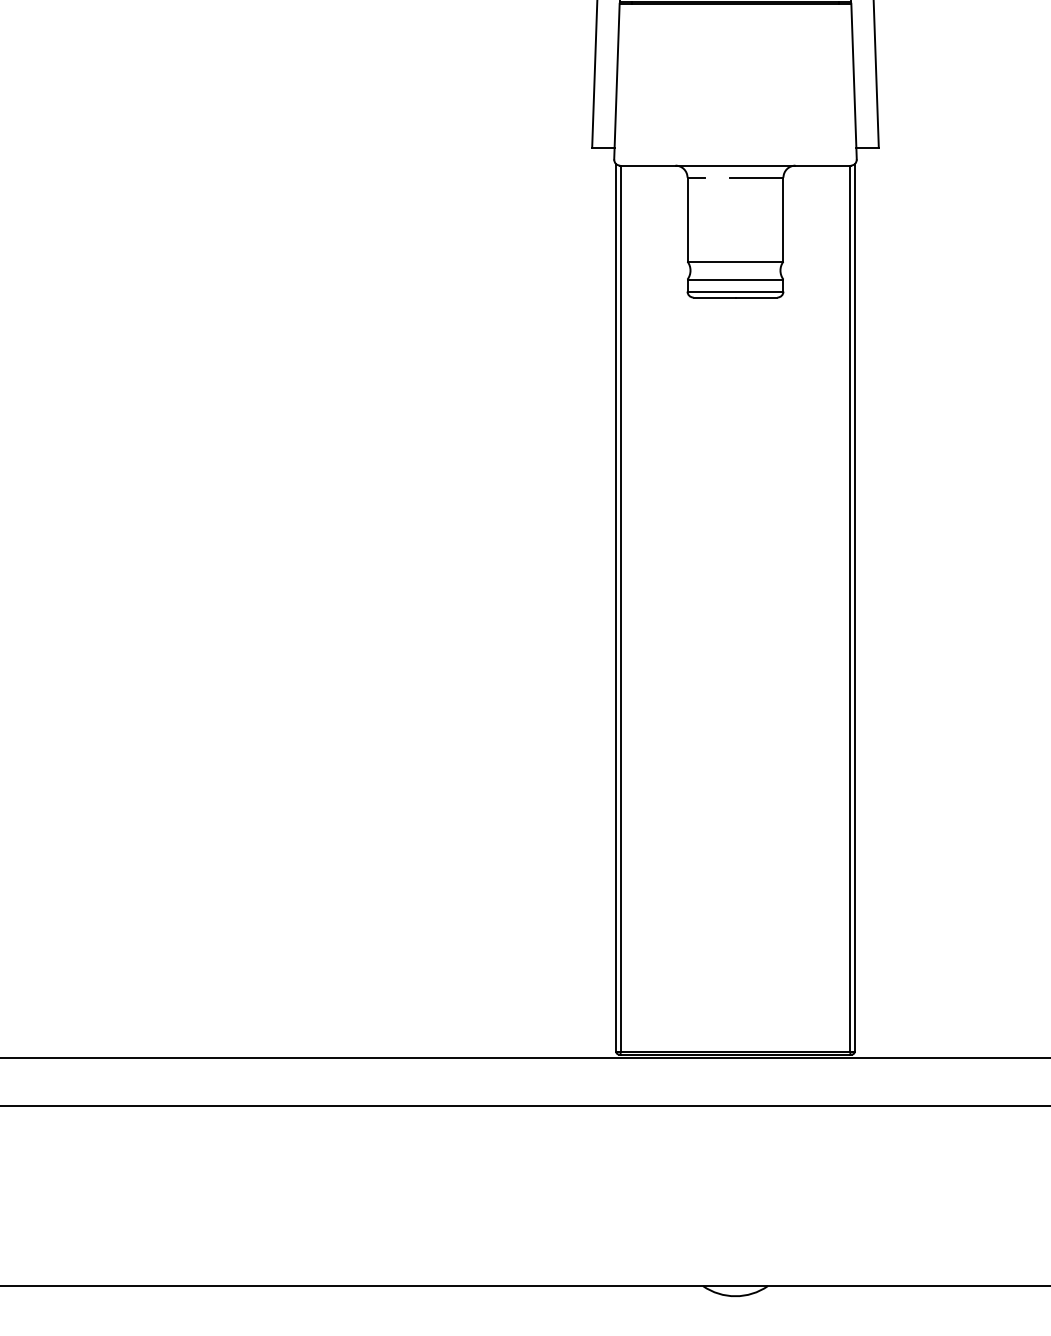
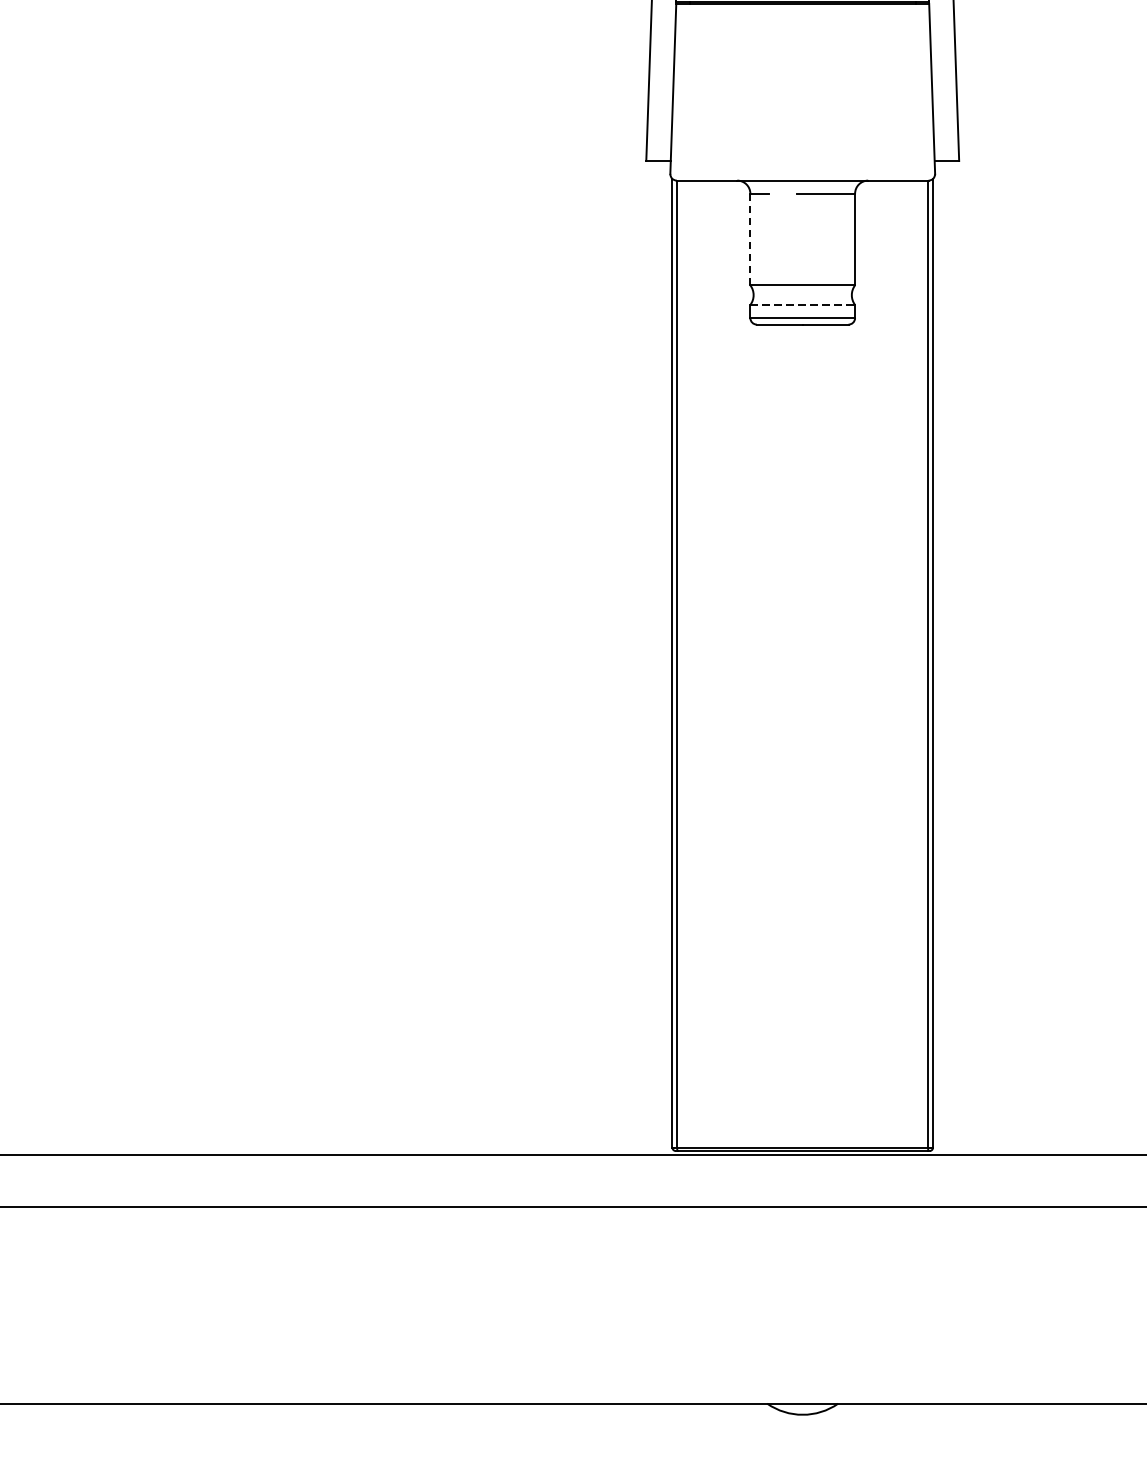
line: (687, 219) -> (750, 239), solid -> dashed
line: (735, 279) -> (802, 304), solid -> dashed

